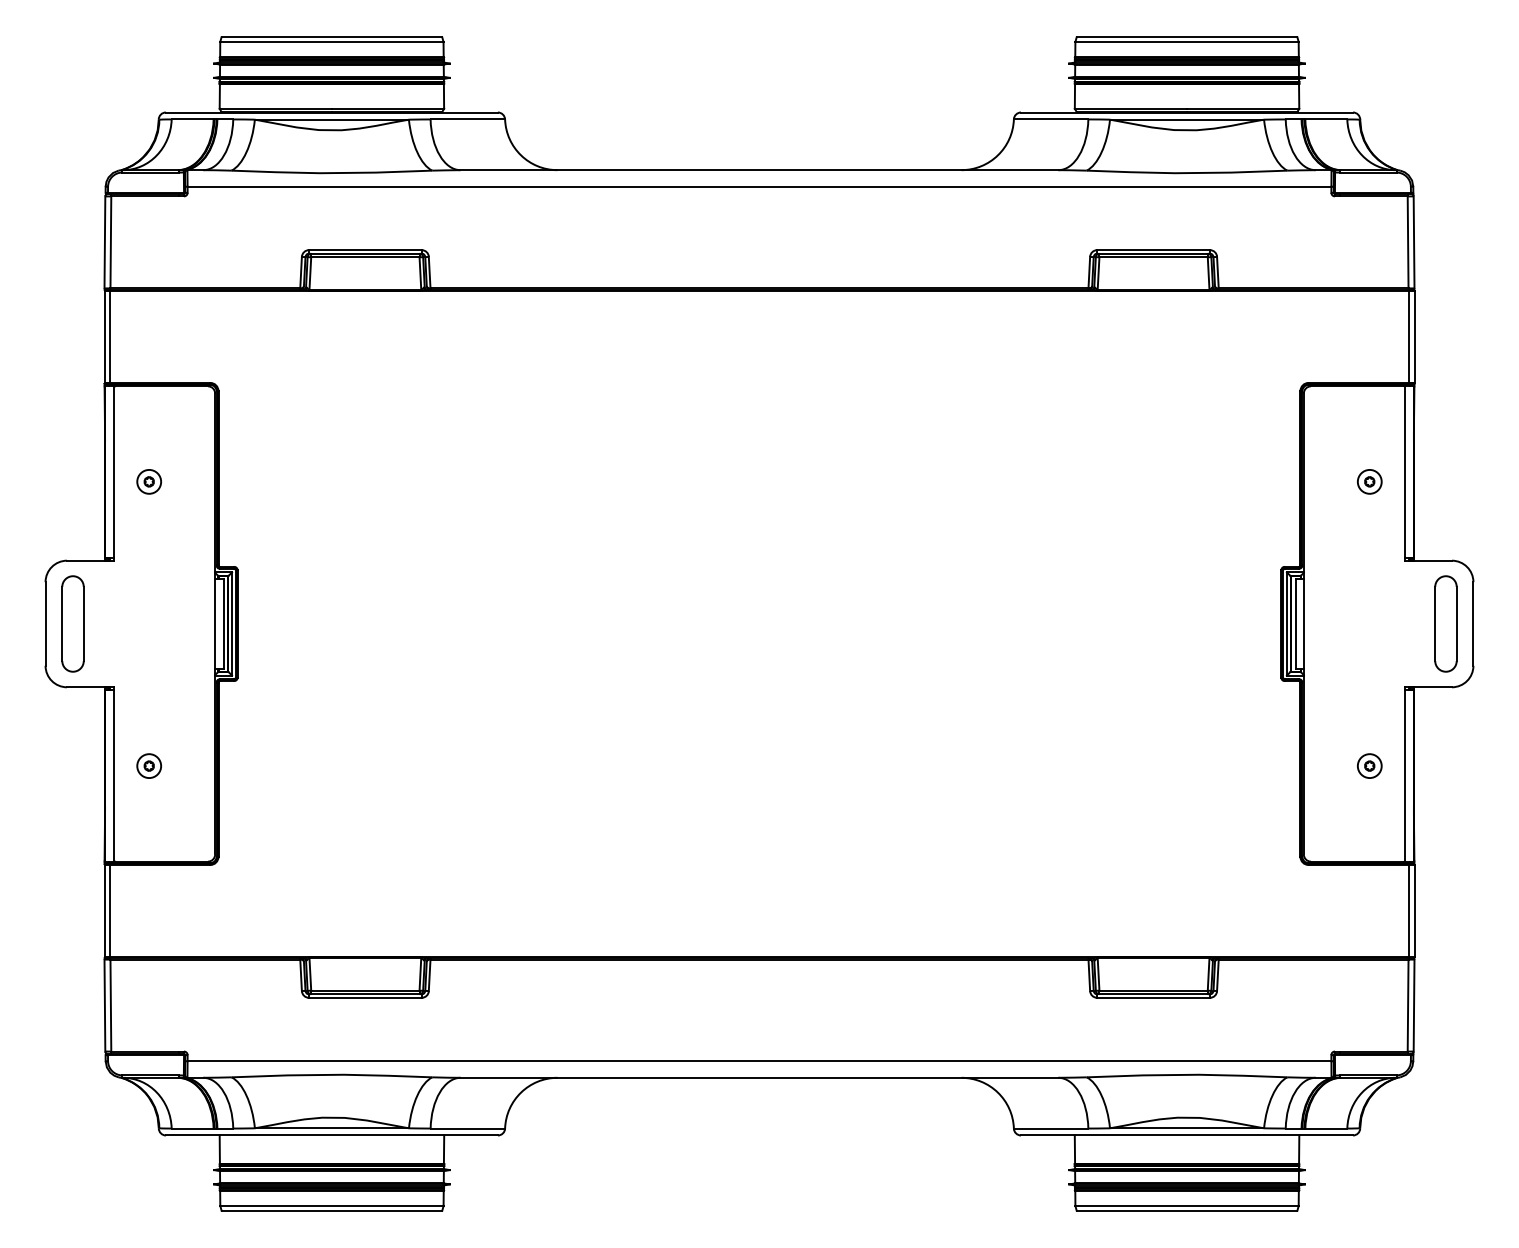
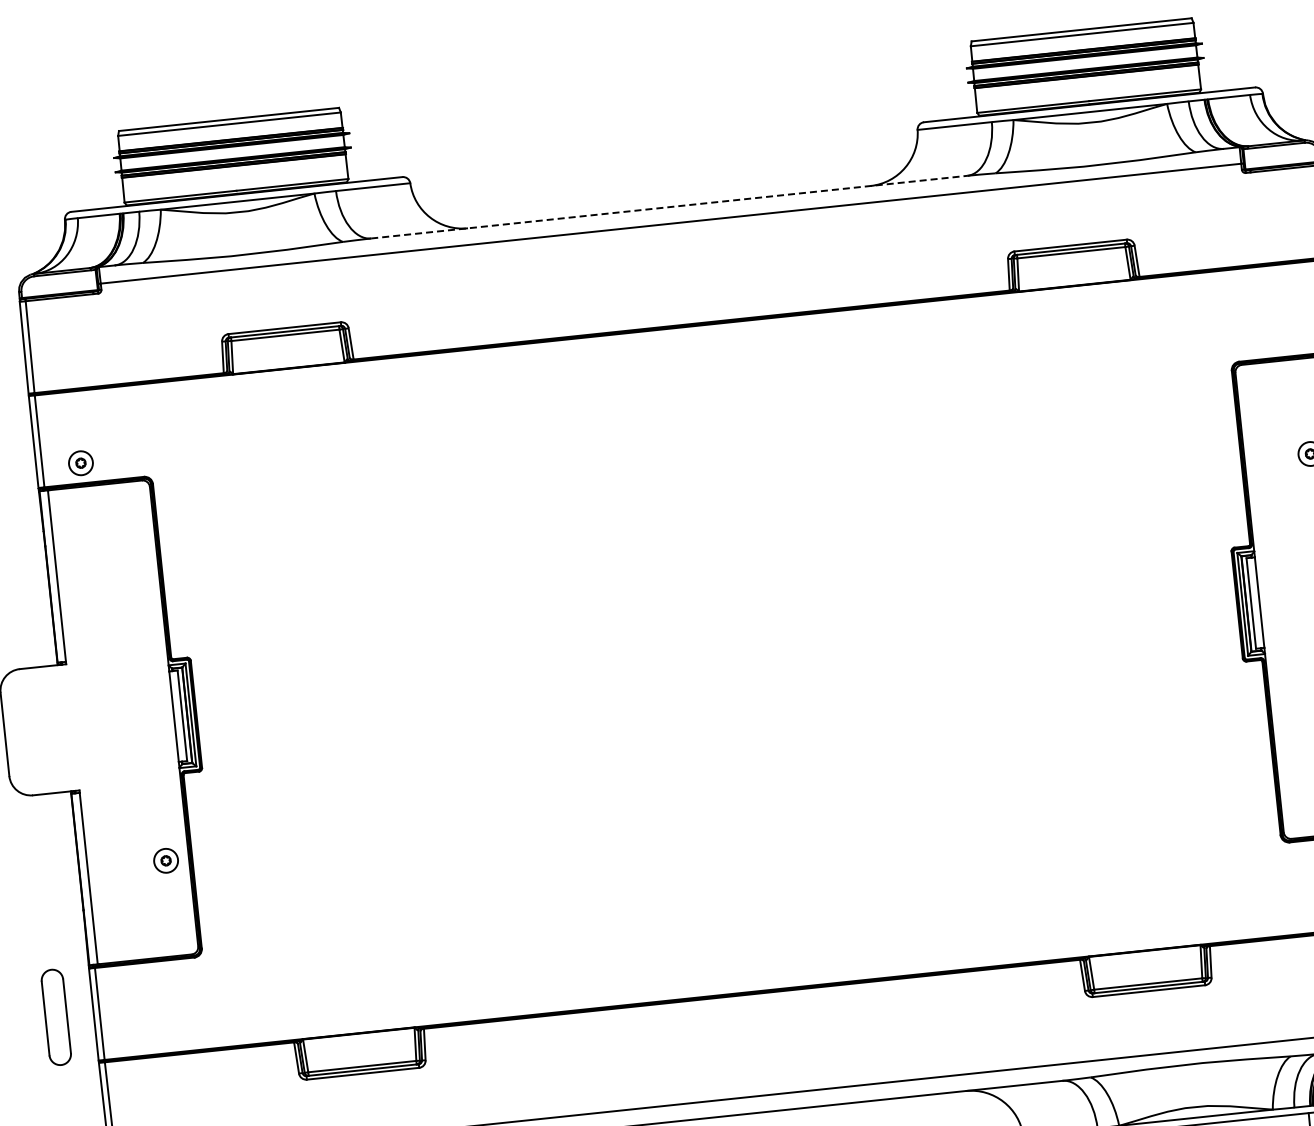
line: (759, 170) -> (669, 207), solid -> dashed
part: (148, 481) -> (80, 462), moved
part: (72, 623) -> (55, 1016), moved
part: (148, 765) -> (165, 860), moved

